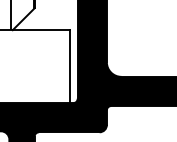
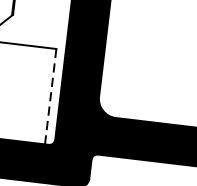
line: (70, 67) -> (50, 97), solid -> dashed

